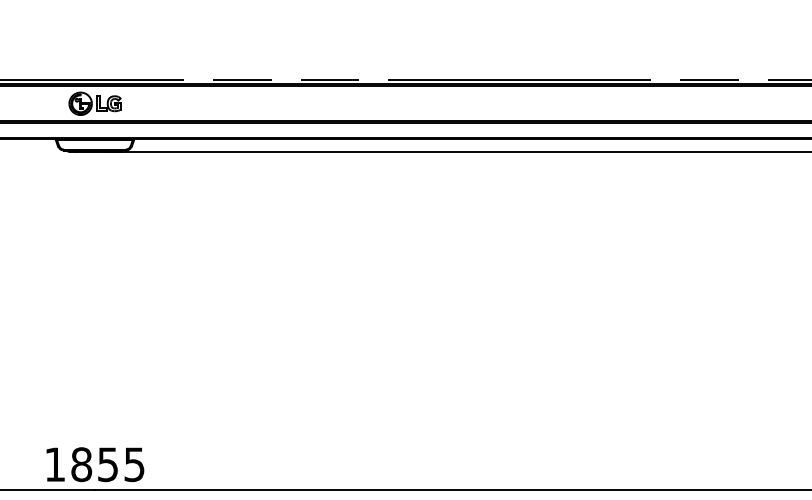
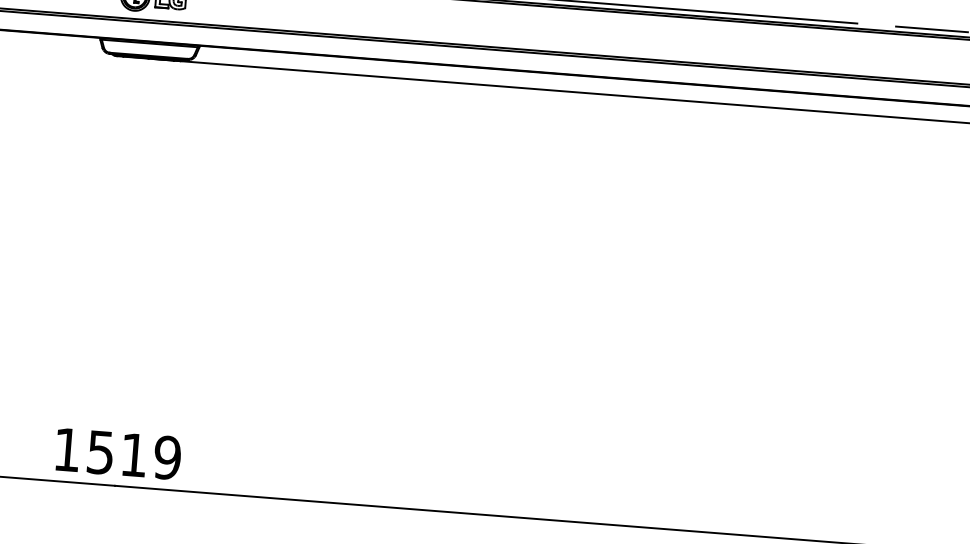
text: (107, 464) -> (133, 454), 1855 -> 1519

